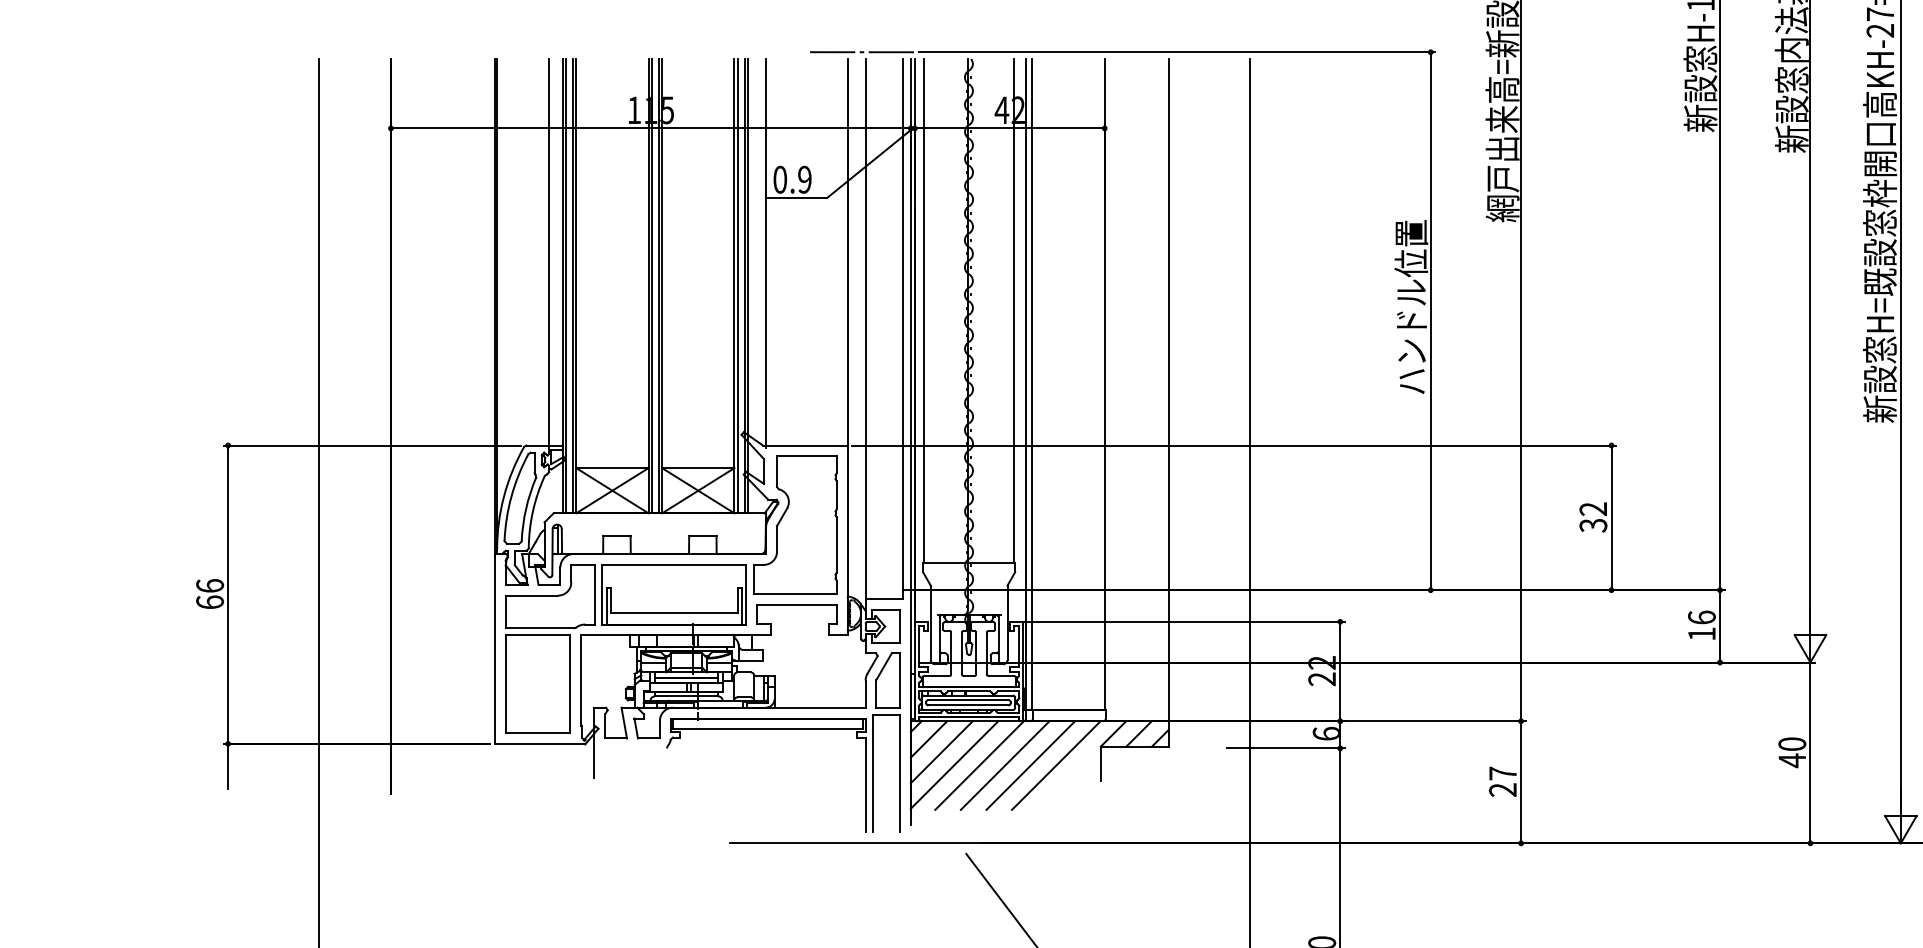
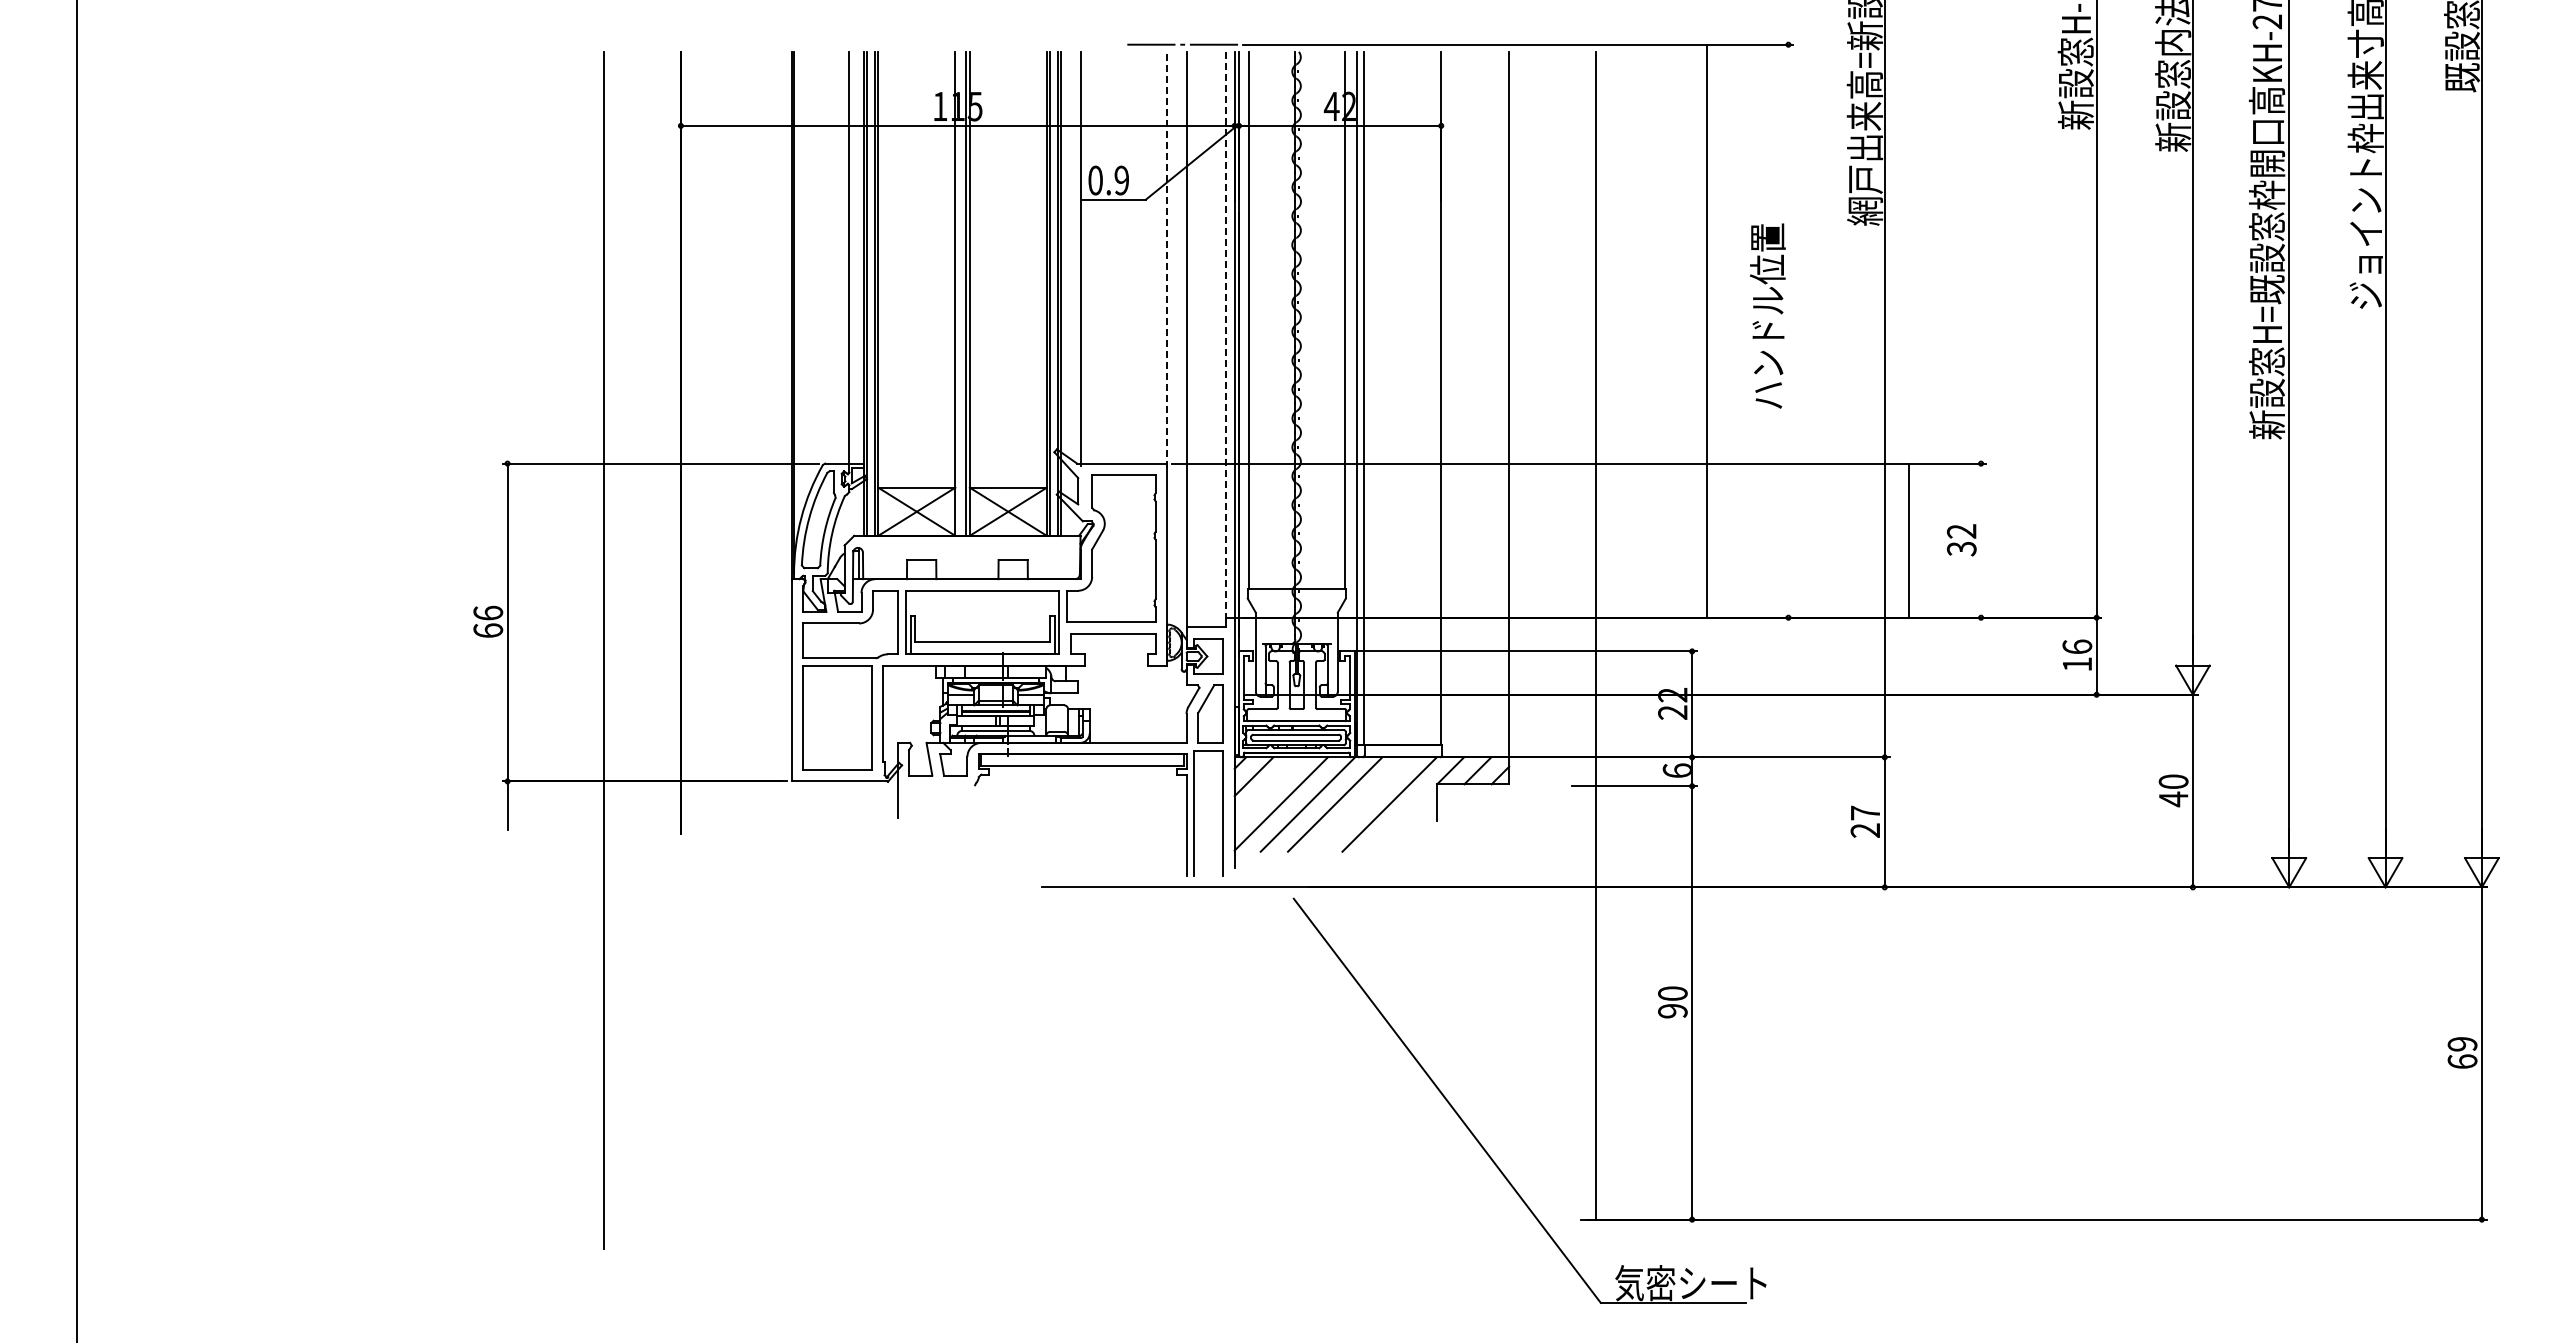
line: (847, 253) -> (1167, 259), solid -> dashed
line: (651, 285) -> (958, 293), removed
line: (1430, 320) -> (1707, 330), moved
line: (903, 326) -> (1226, 336), solid -> dashed
line: (1611, 517) -> (1909, 540), moved
line: (941, 752) -> (1267, 790), removed
line: (1030, 765) -> (1362, 804), removed

